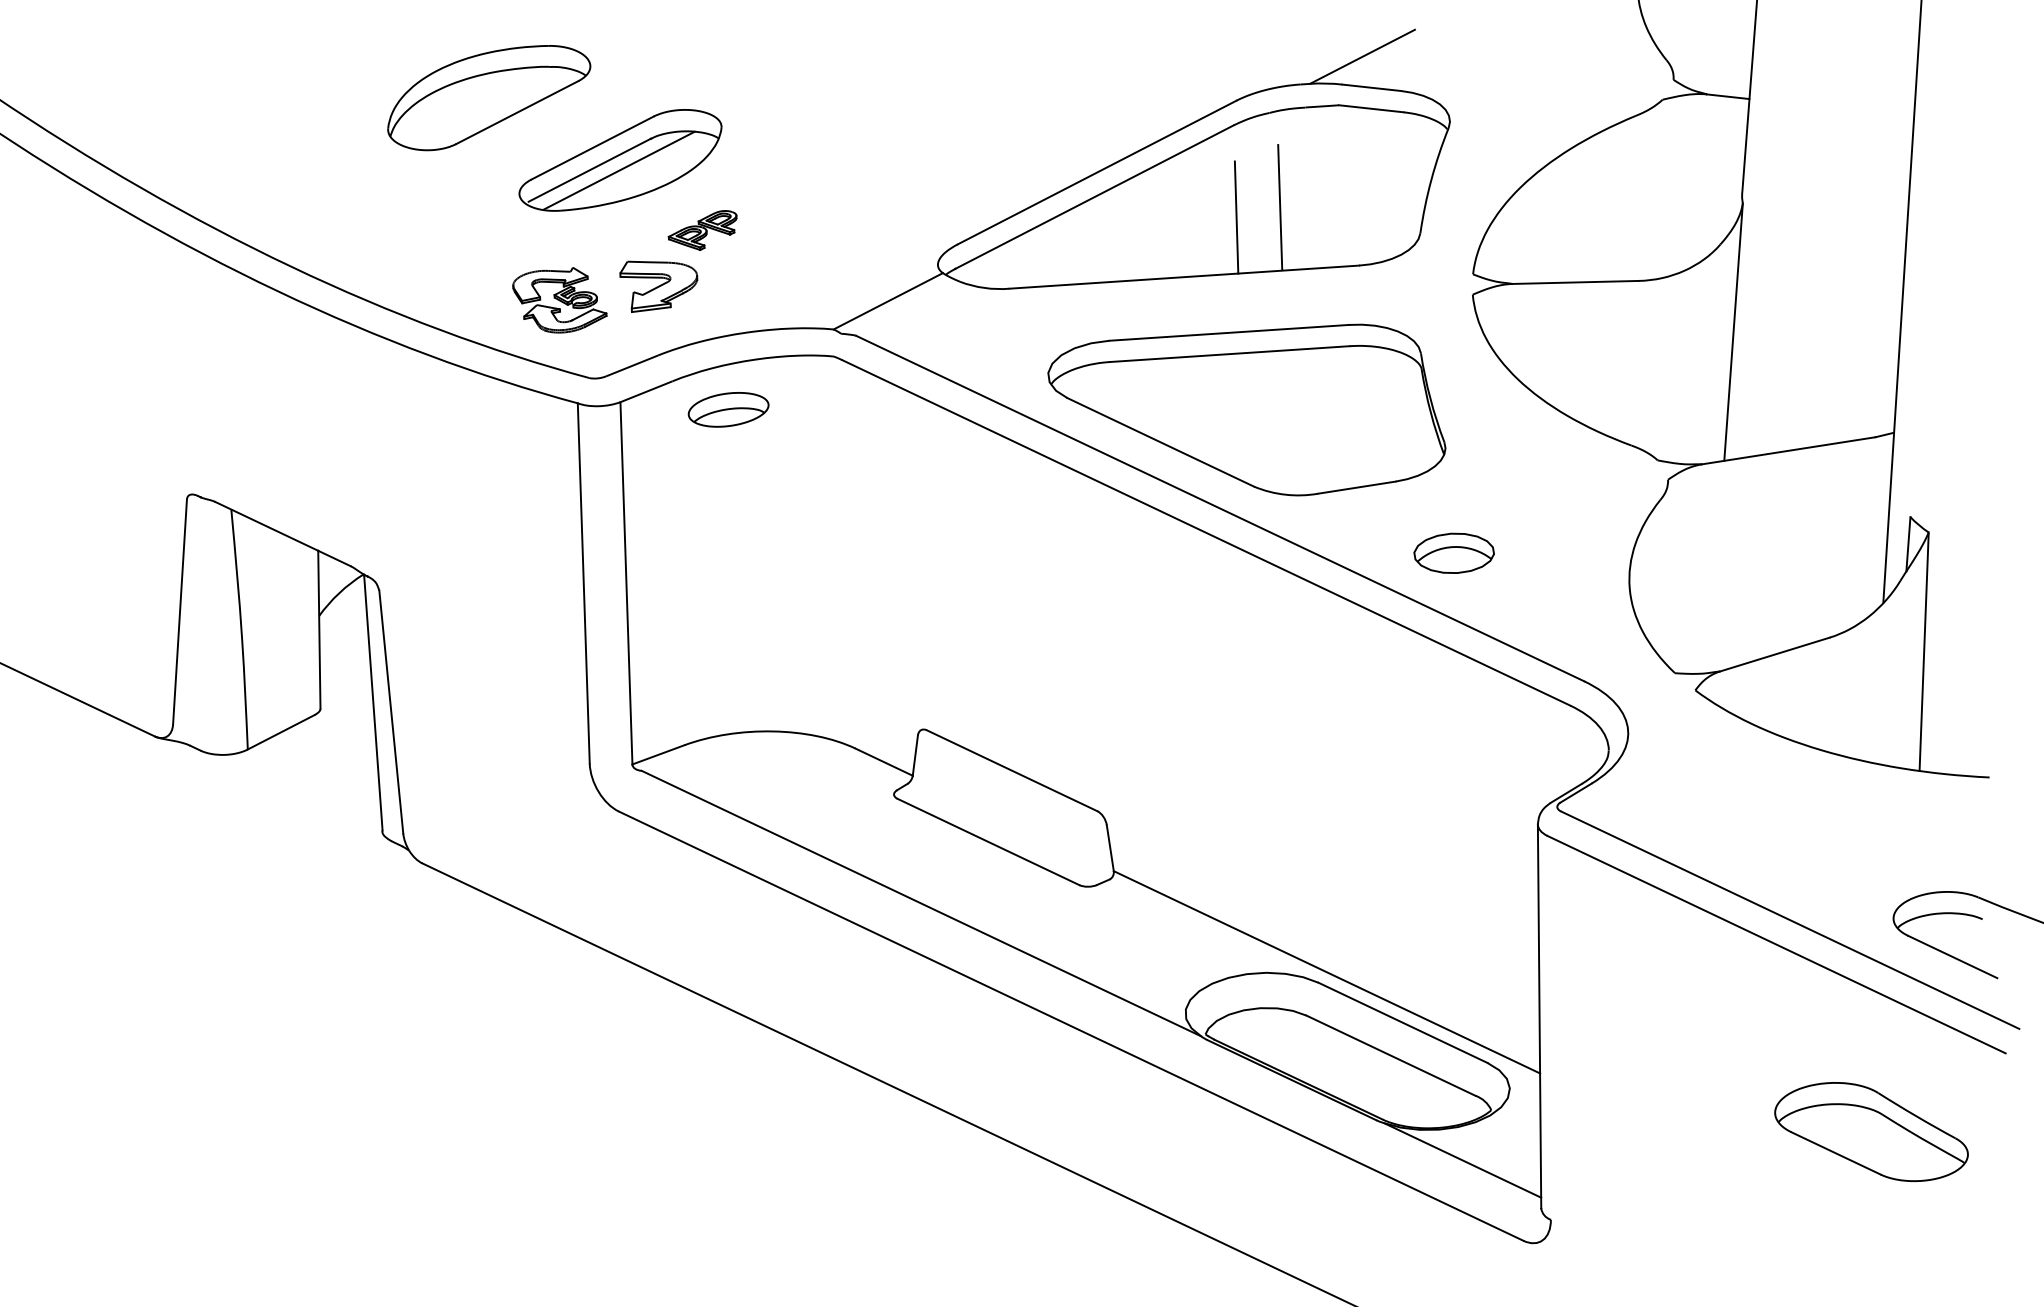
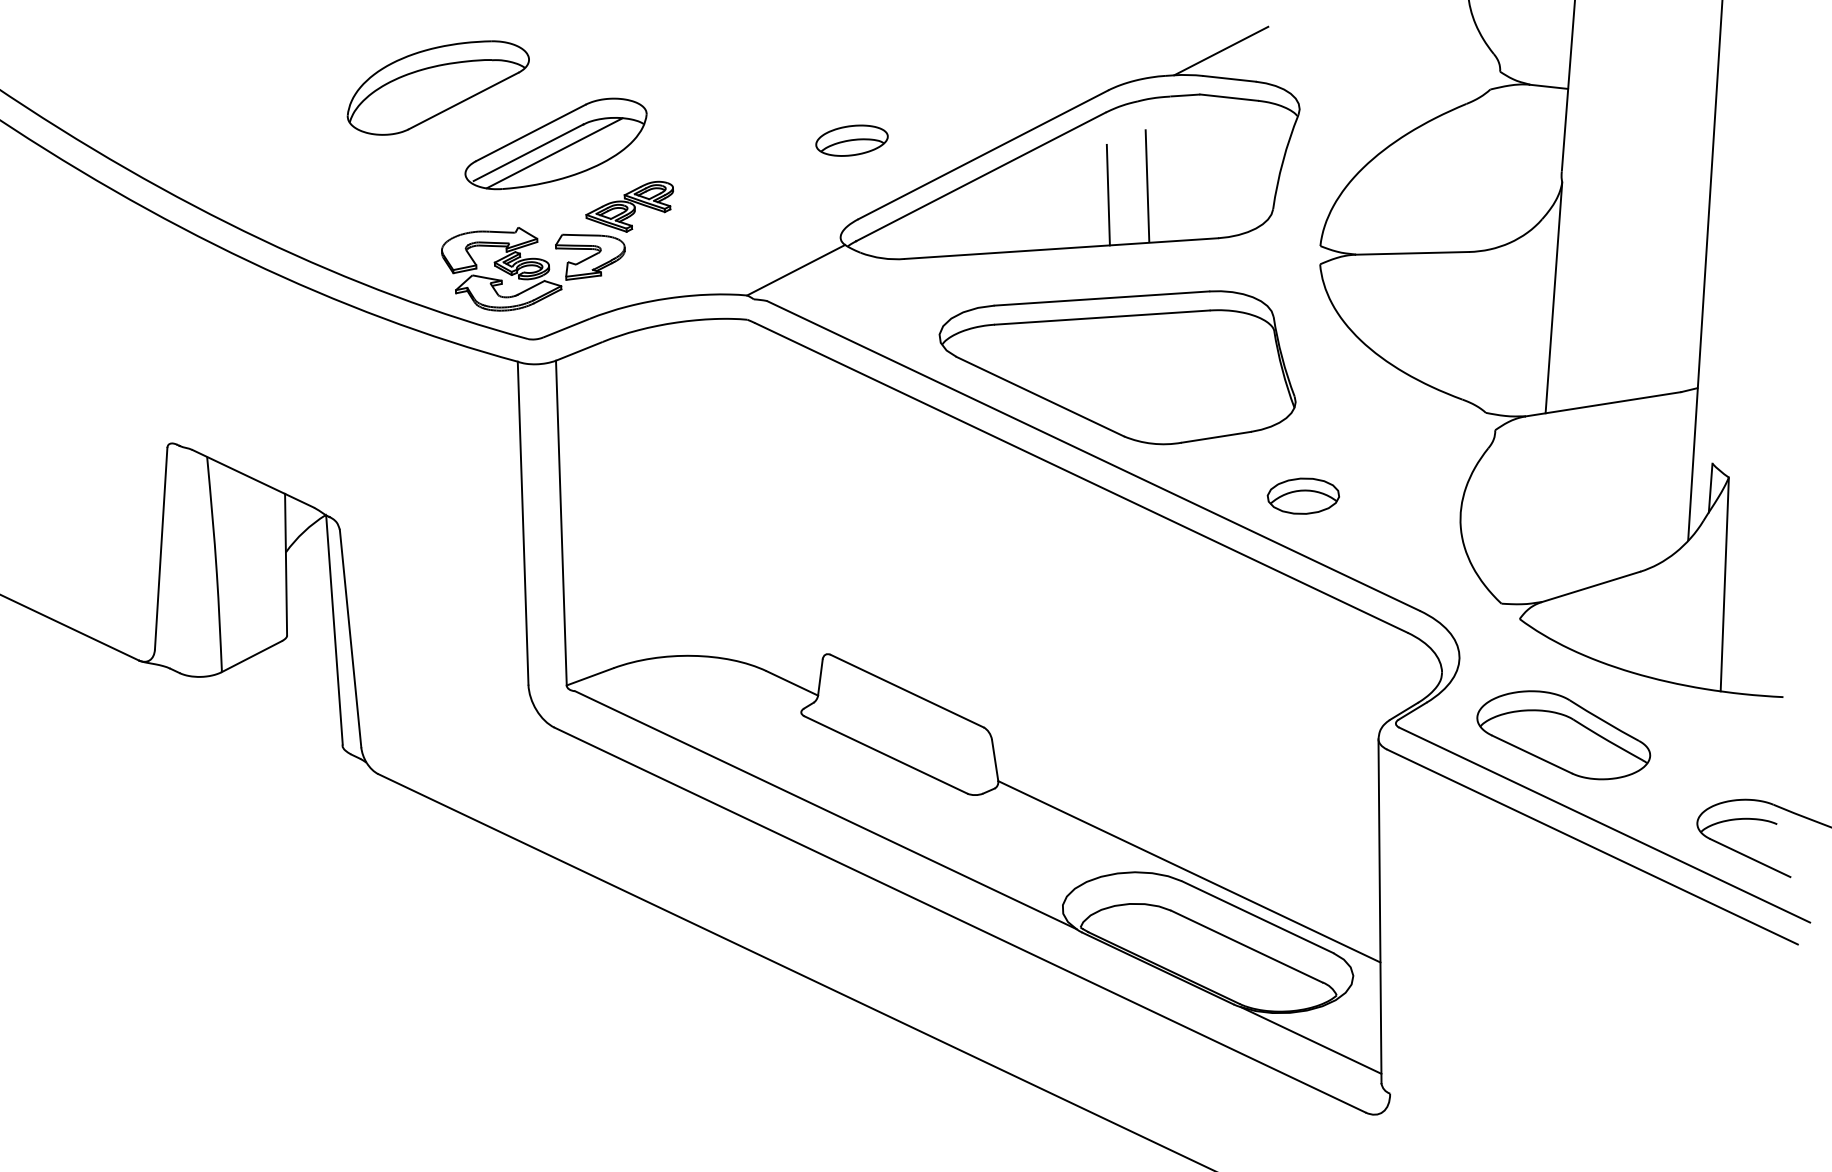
part: (702, 230) -> (629, 206), size x1.43
part: (559, 300) -> (501, 269), size x1.43
part: (728, 409) -> (851, 140), moved
part: (1871, 1131) -> (1563, 734), moved

